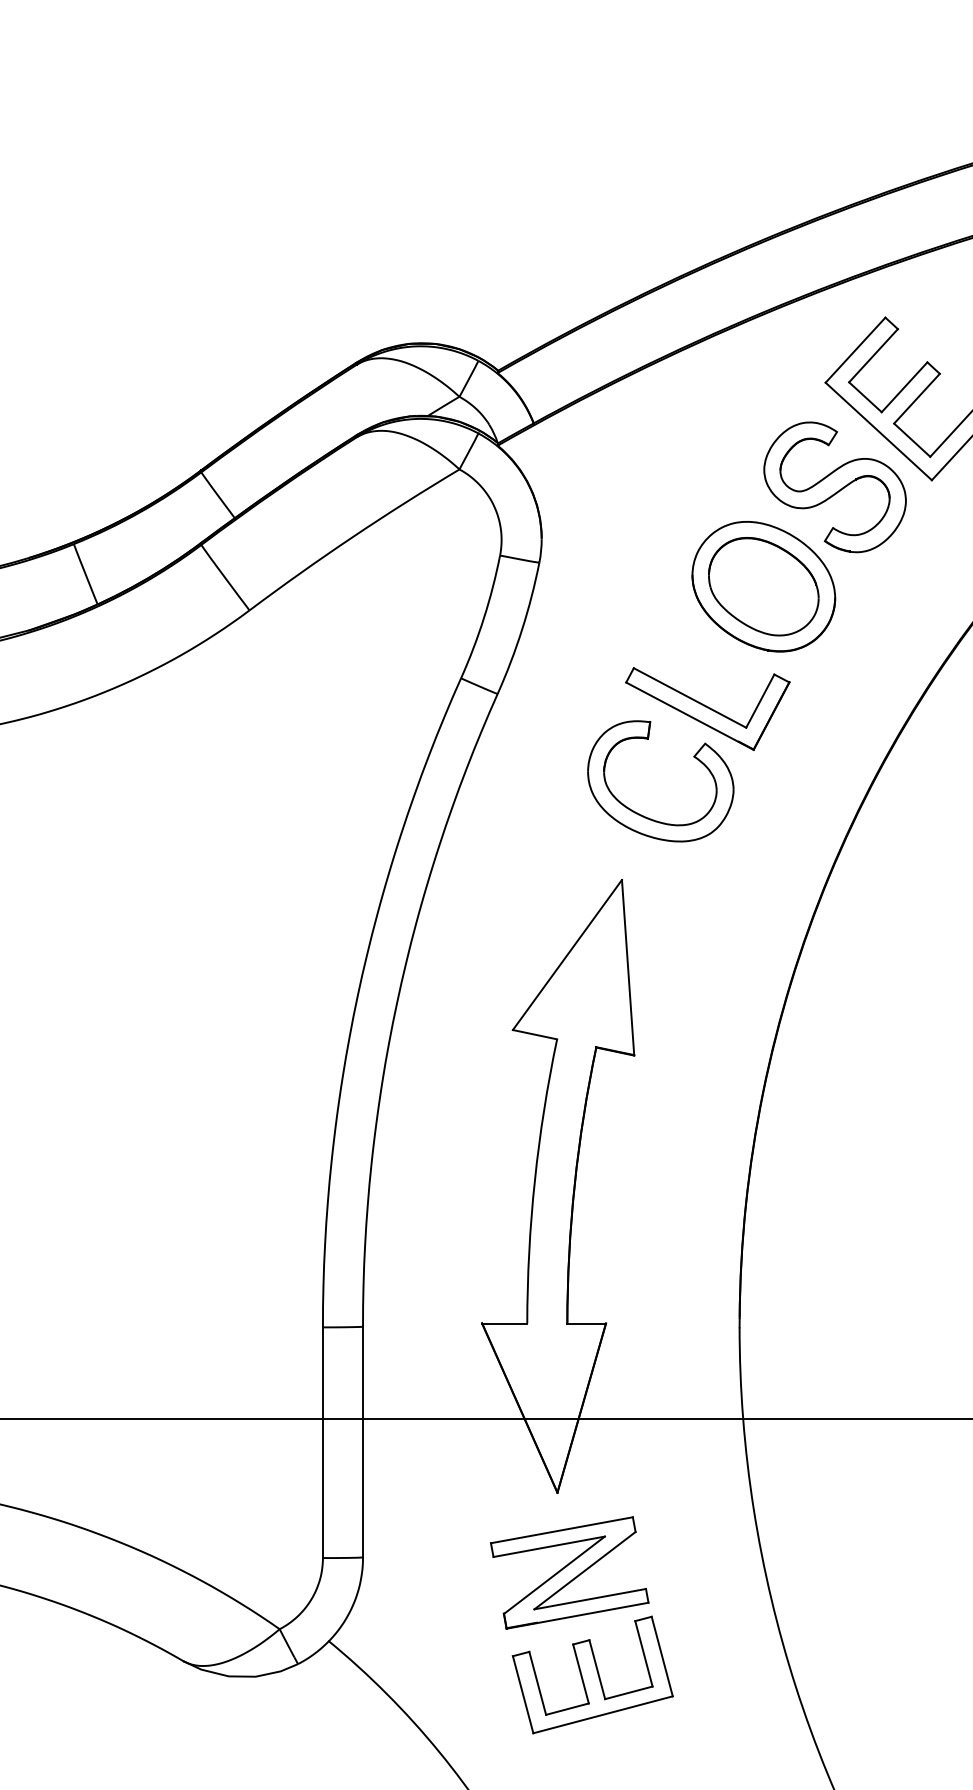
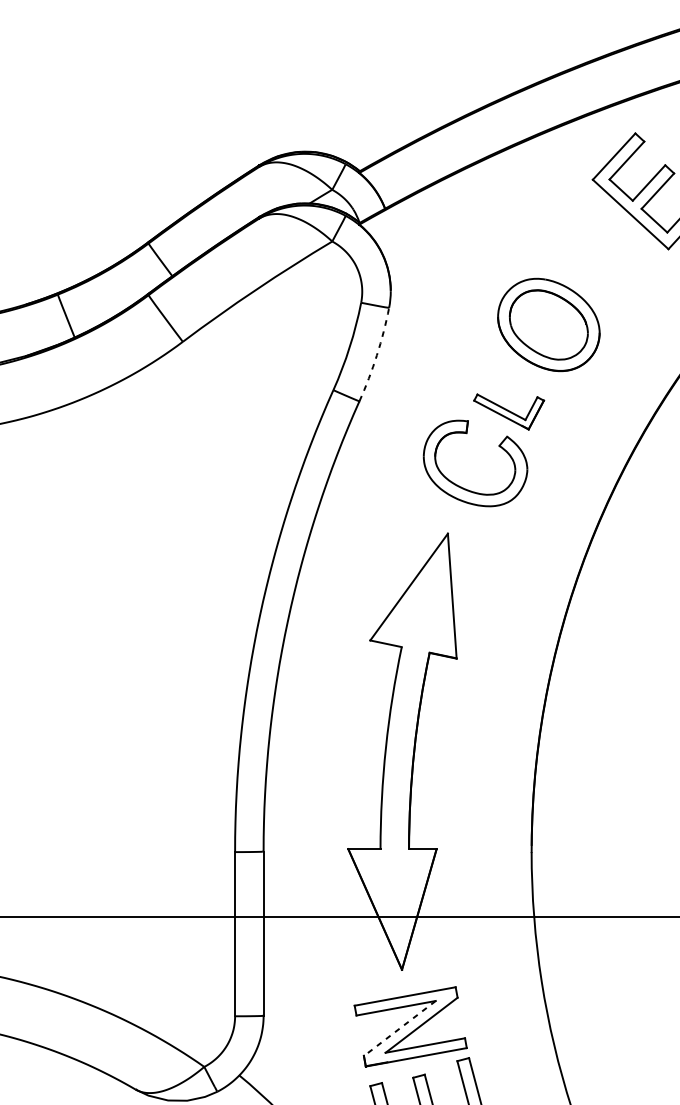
part: (834, 487) -> (599, 254), removed
arc: (522, 629) -> (377, 355), solid -> dashed
part: (707, 708) -> (508, 411), size x0.6
line: (554, 1575) -> (399, 1028), solid -> dashed

